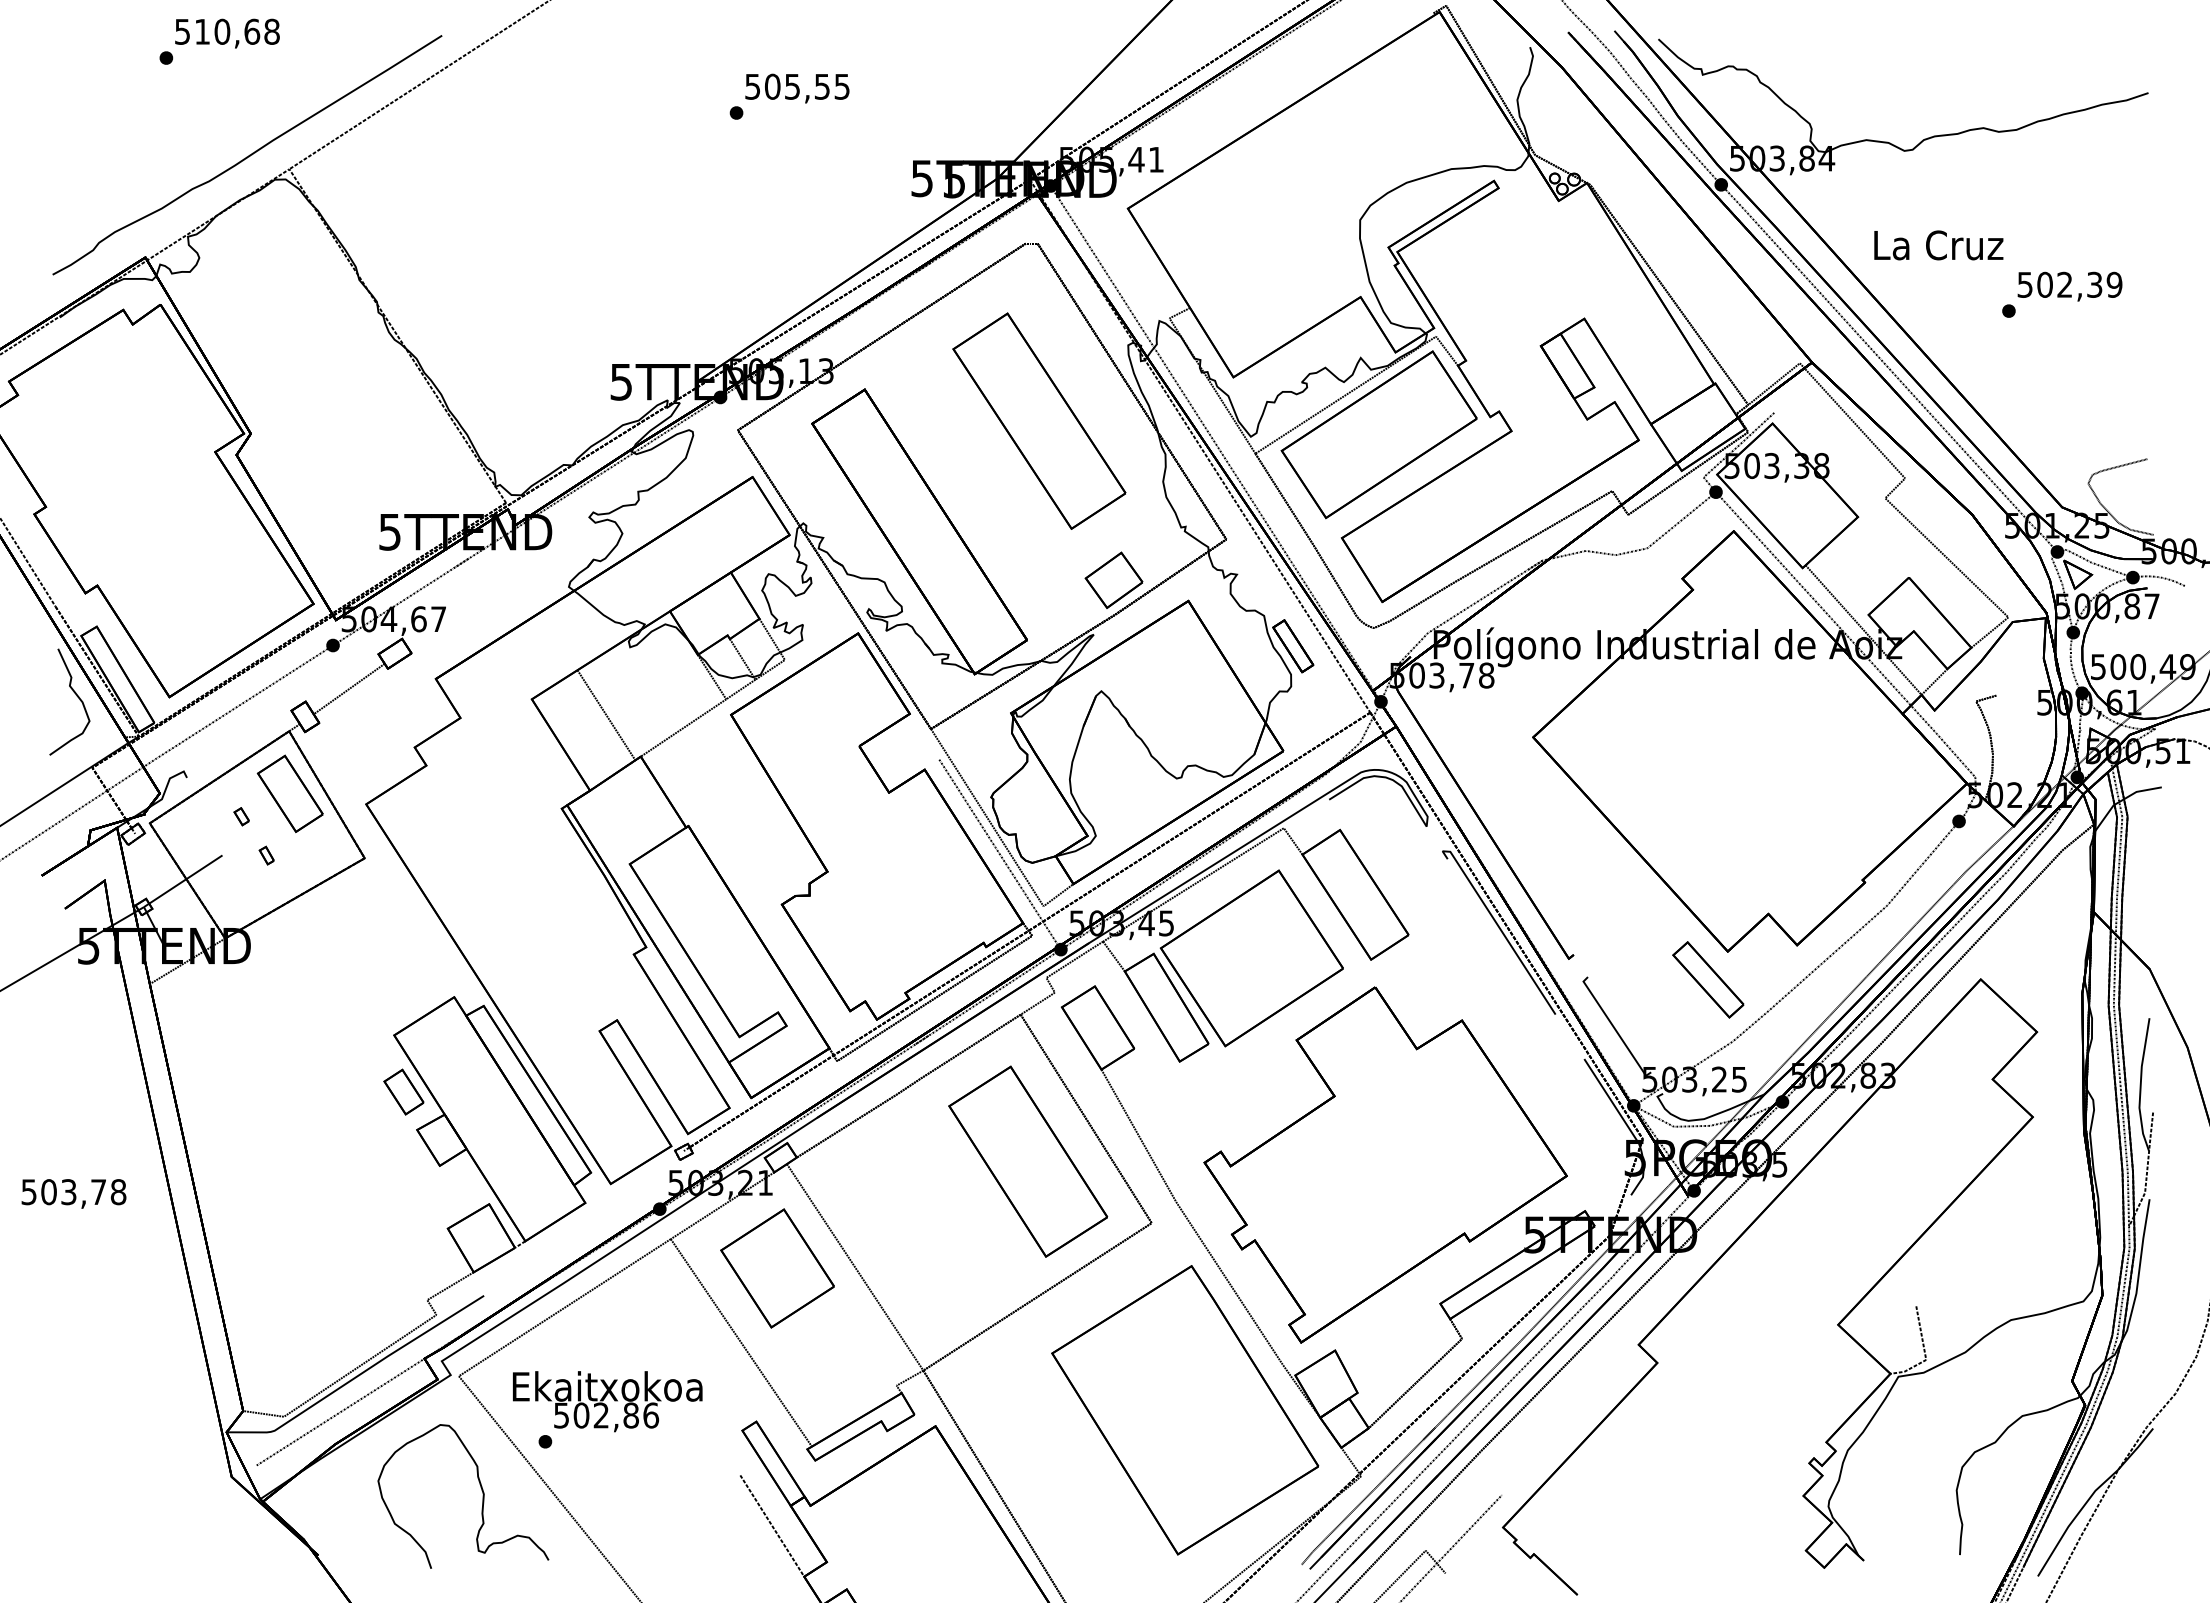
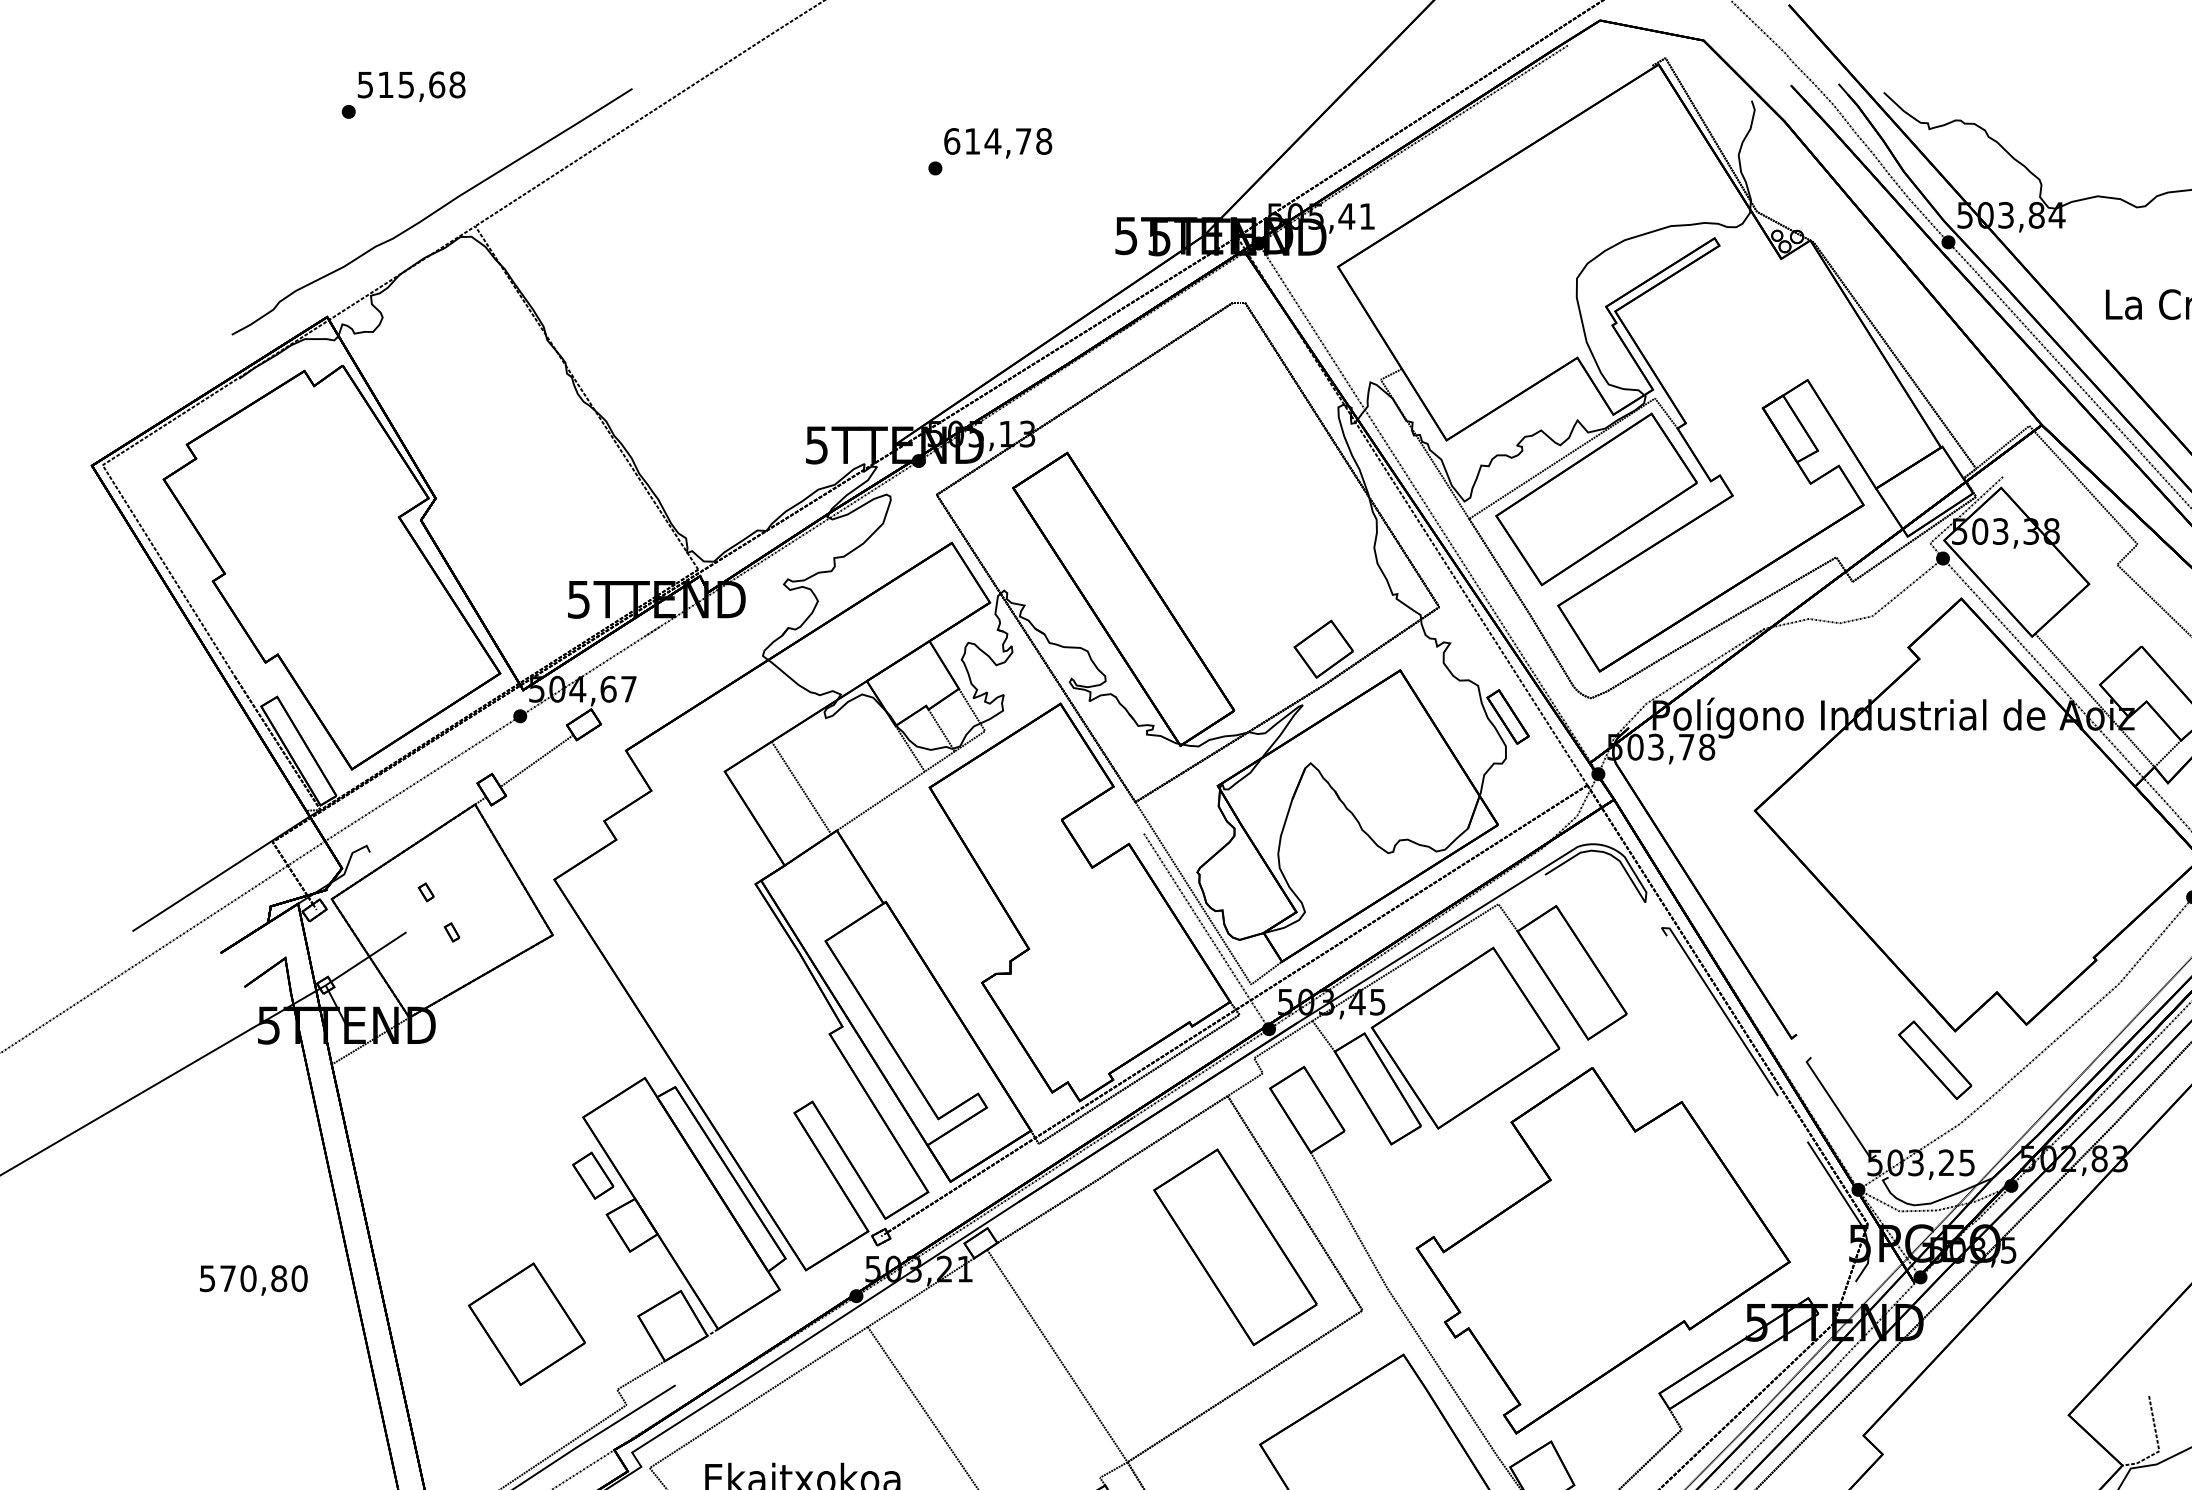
text: (222, 31) -> (406, 84), 510,68 -> 515,68
text: (797, 86) -> (998, 141), 505,55 -> 614,78
part: (1039, 420) -> (1247, 484), removed
curve: (76, 696) -> (256, 768), removed
part: (289, 793) -> (475, 868), removed
text: (83, 1192) -> (263, 1279), 503,78 -> 570,80
part: (777, 1268) -> (526, 1324), moved

